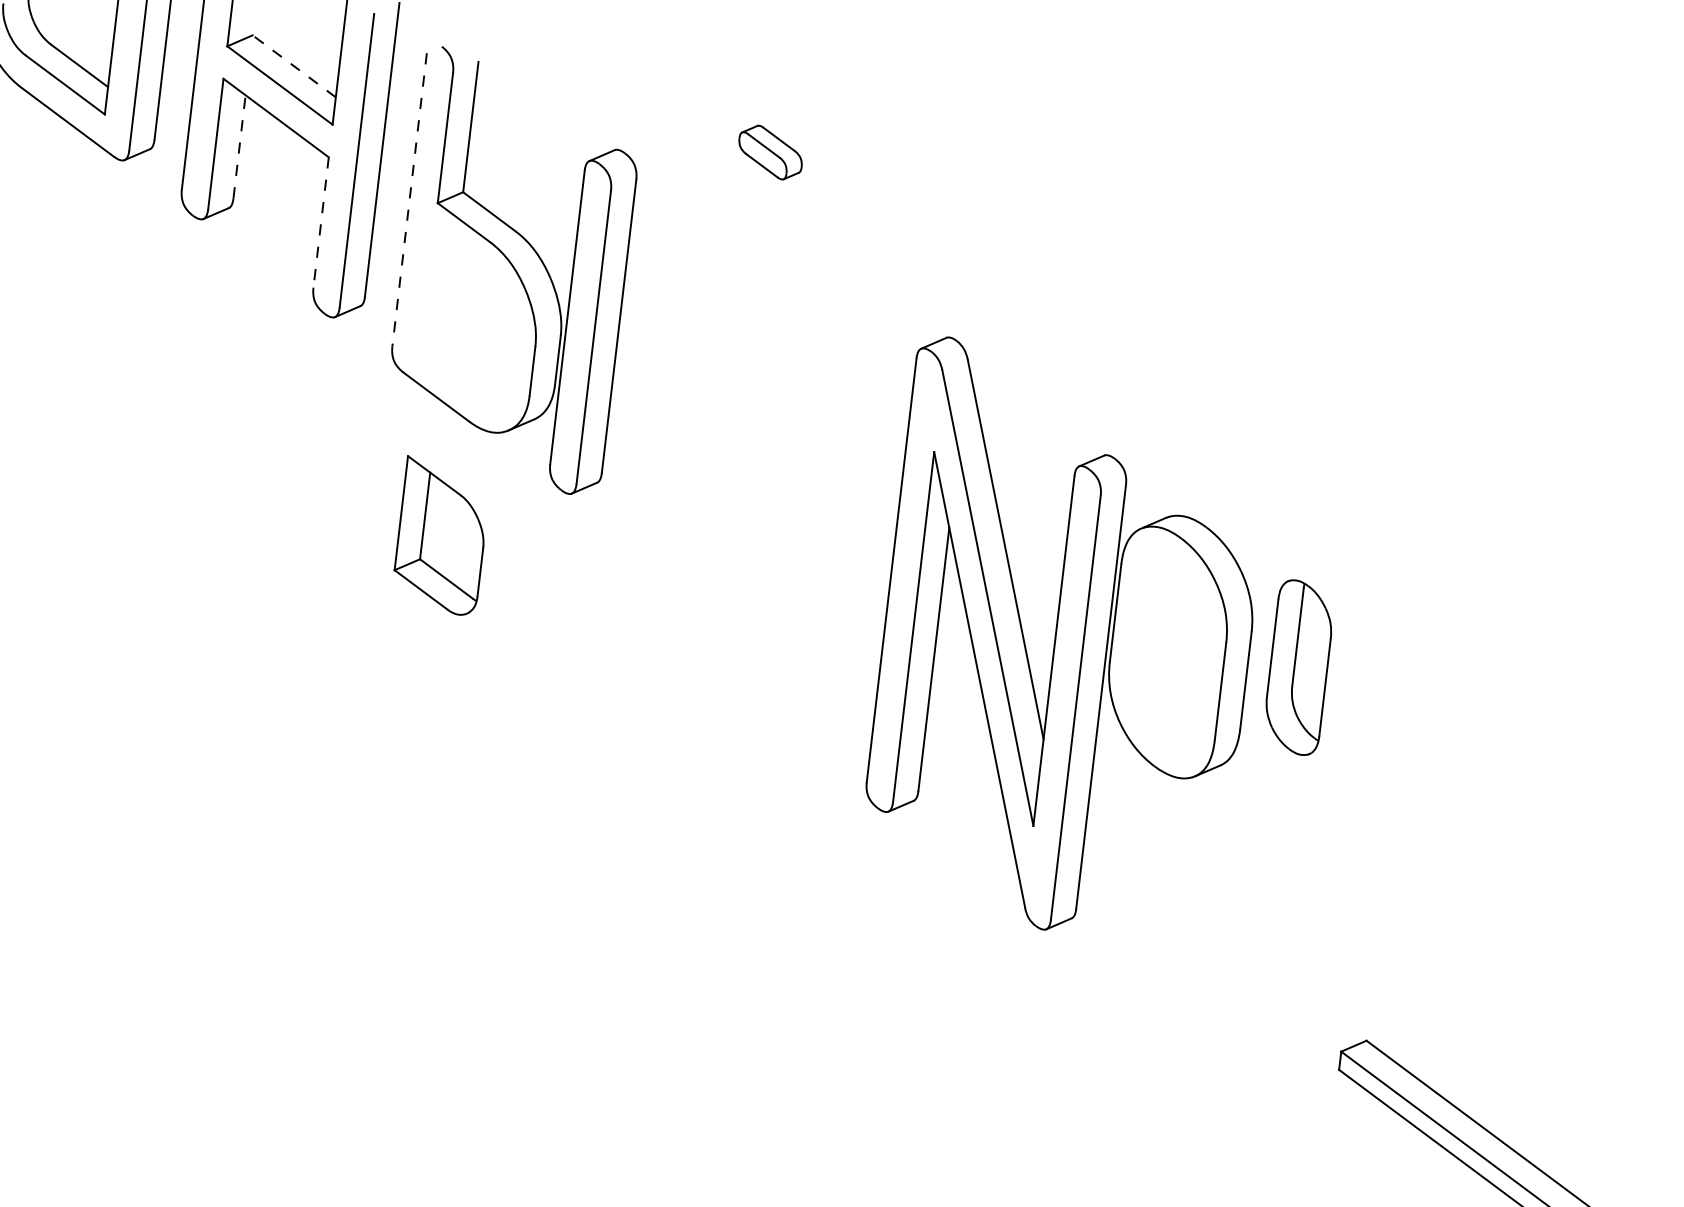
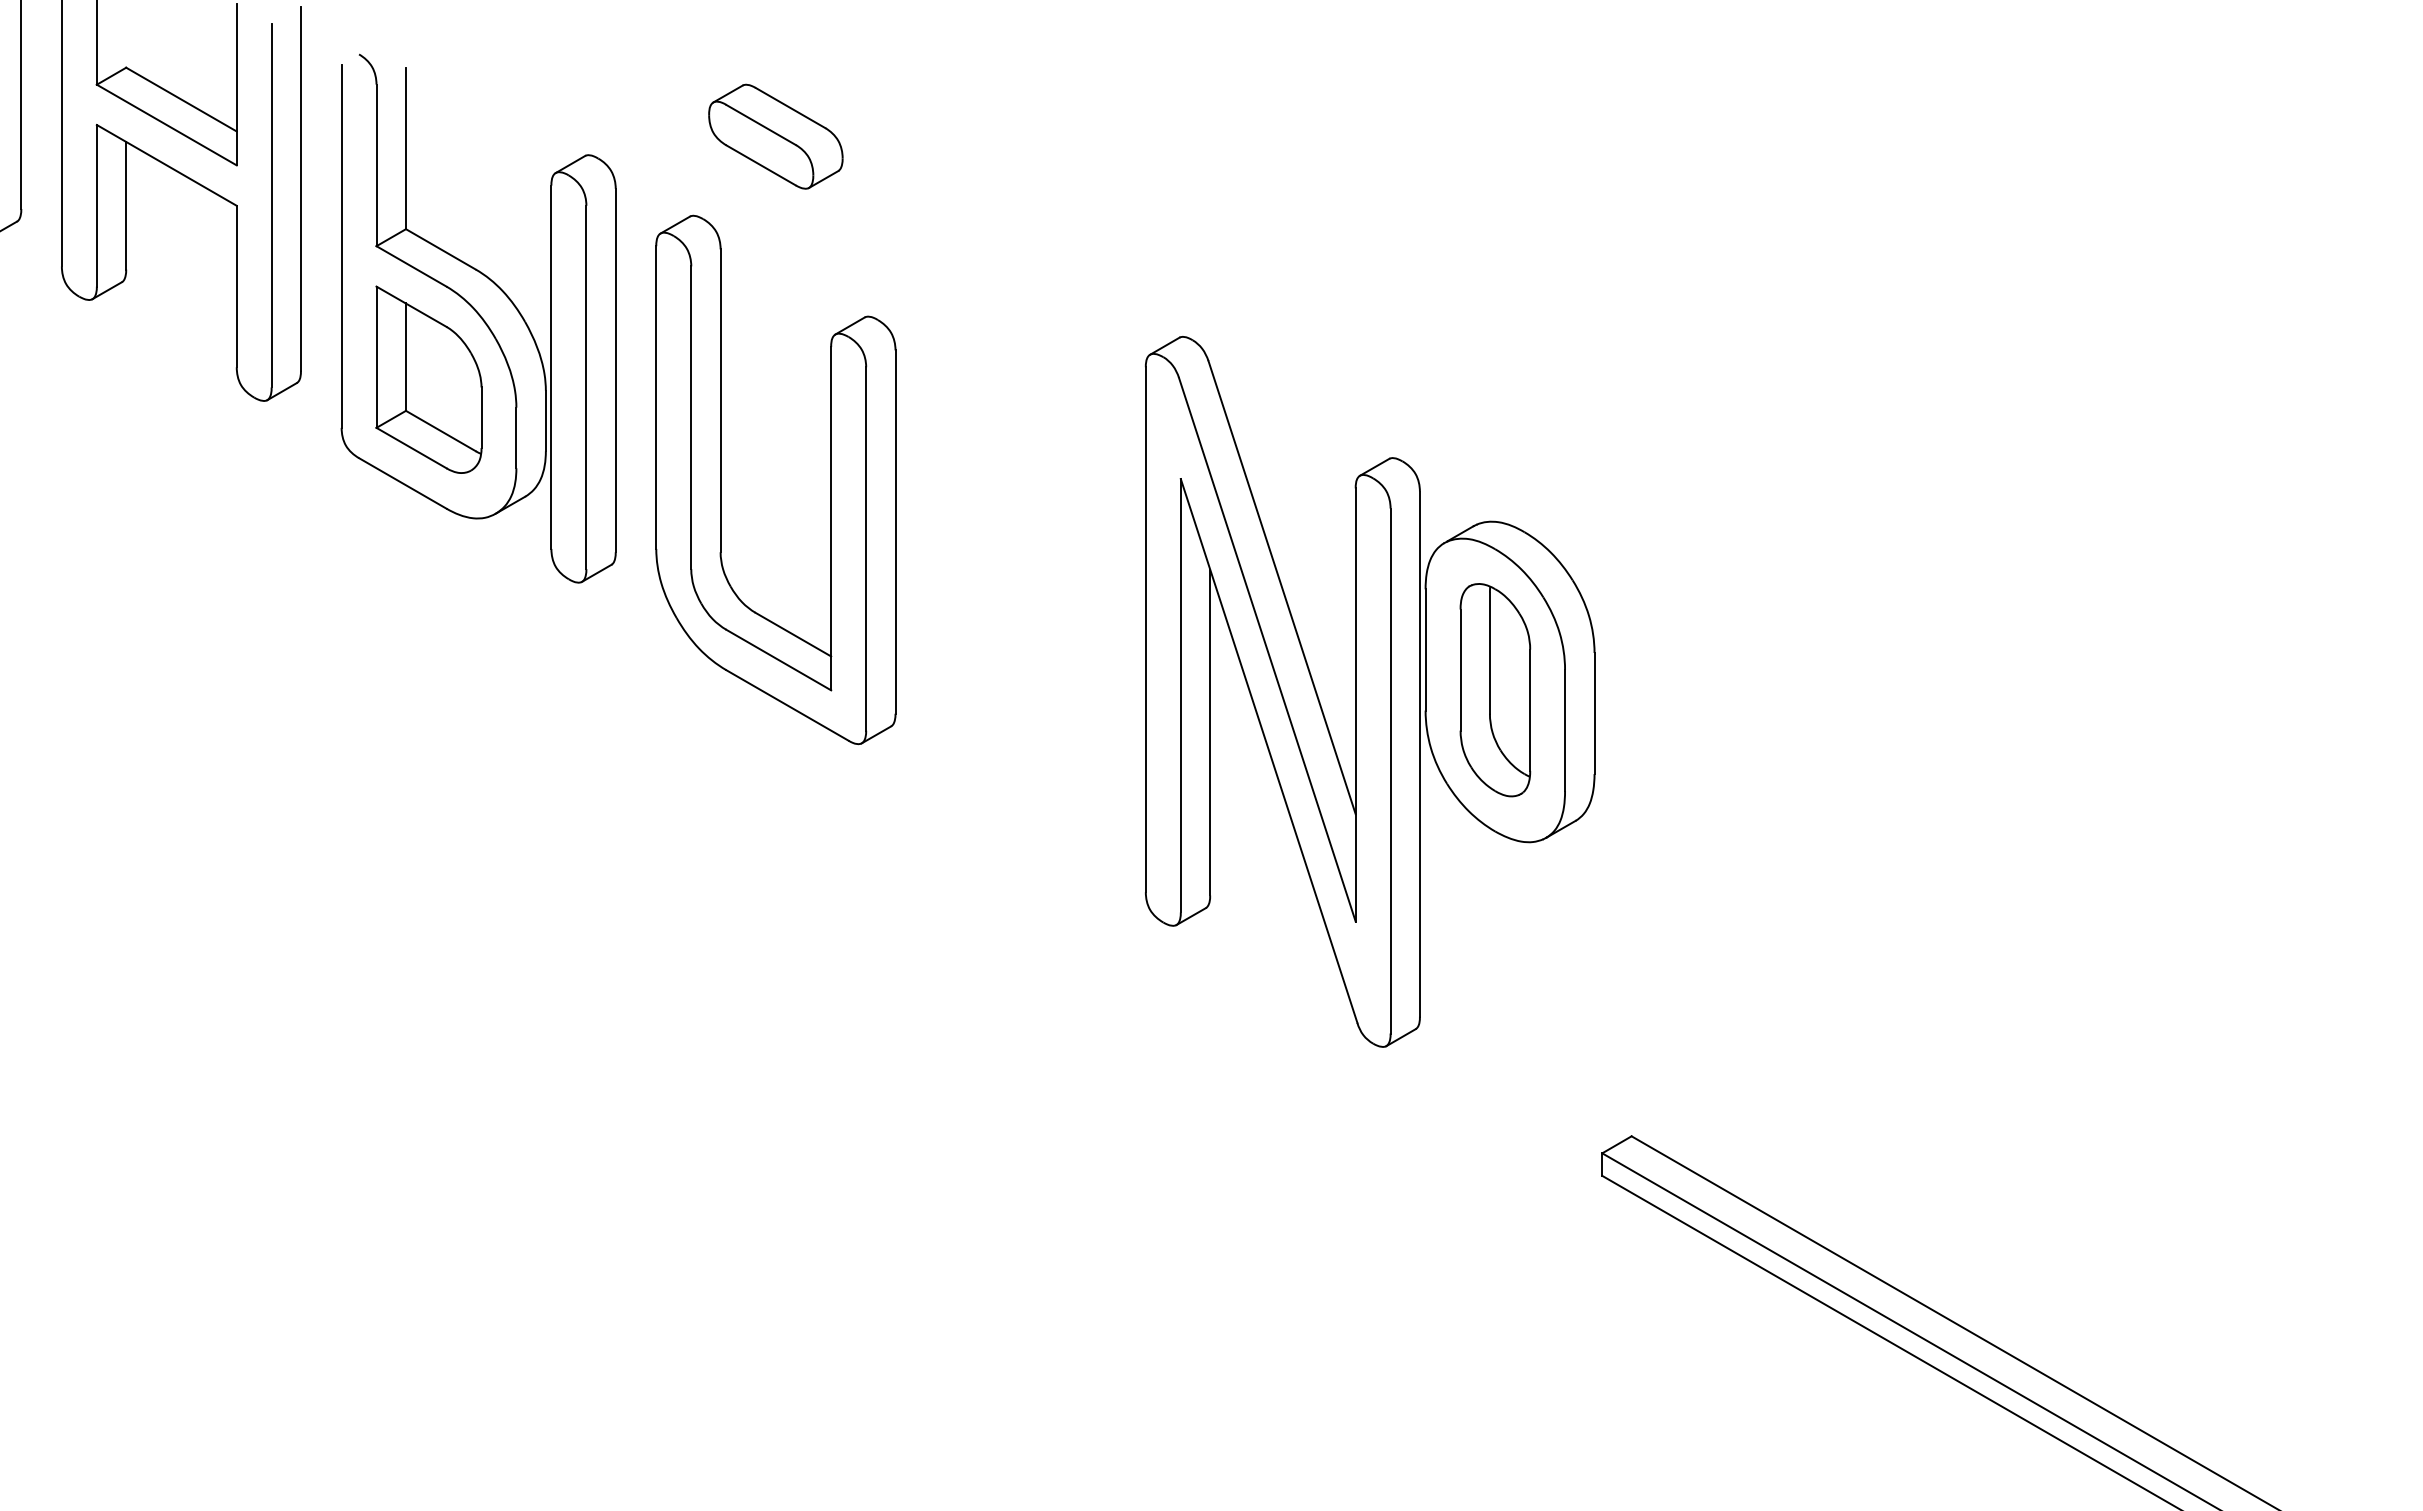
line: (294, 66) -> (181, 99), dashed -> solid
line: (239, 146) -> (126, 205), dashed -> solid
part: (770, 152) -> (775, 136), size x1.67
line: (409, 200) -> (341, 246), dashed -> solid
line: (320, 222) -> (236, 286), dashed -> solid
part: (694, 424) -> (721, 479), added
part: (441, 536) -> (428, 379), moved
part: (1067, 641) -> (1370, 691), moved

